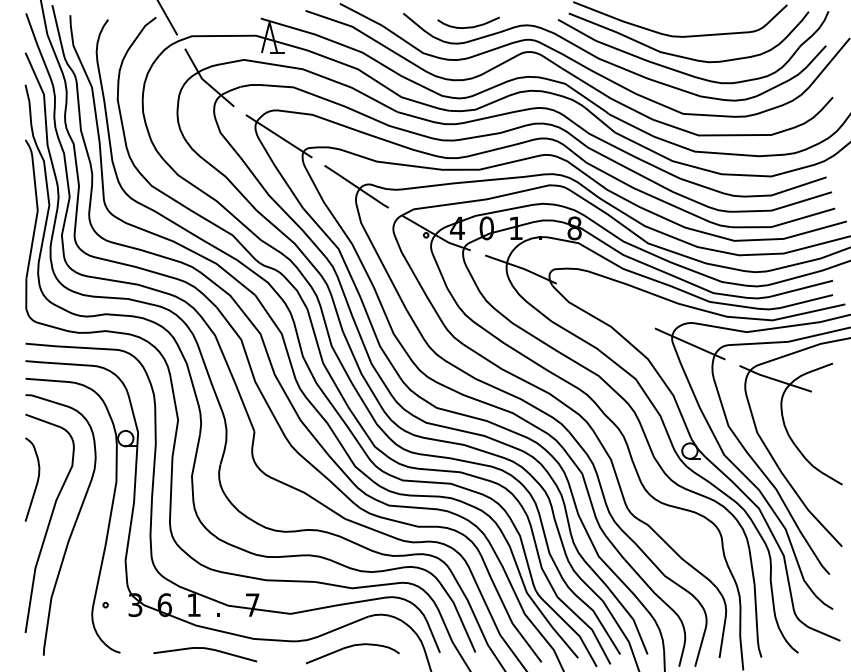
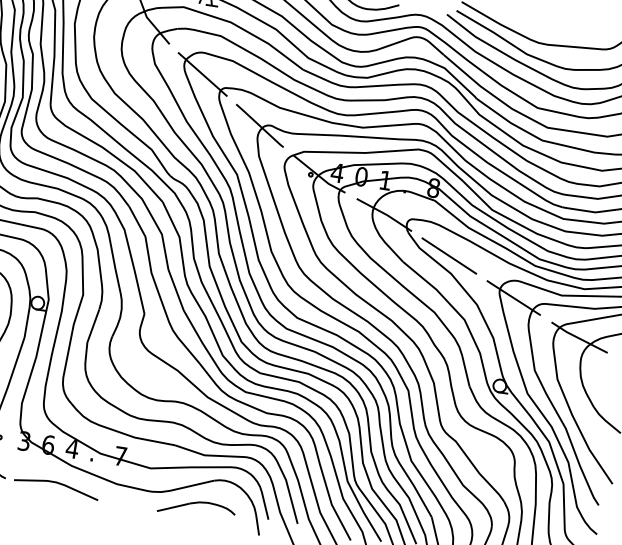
line: (605, 306) -> (449, 256), added
text: (193, 604) -> (72, 448), 1 -> 4
curve: (205, 649) -> (57, 483), moved

